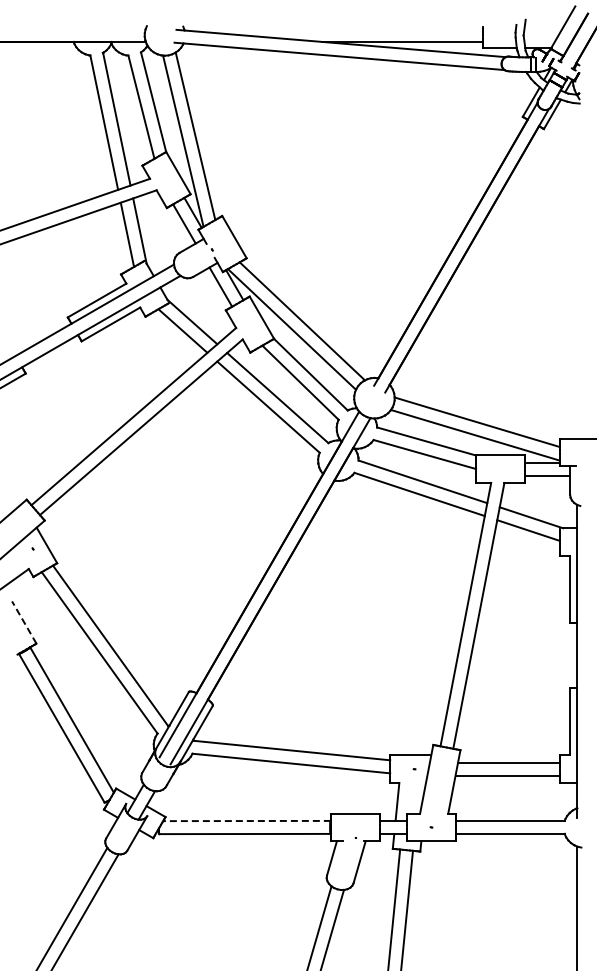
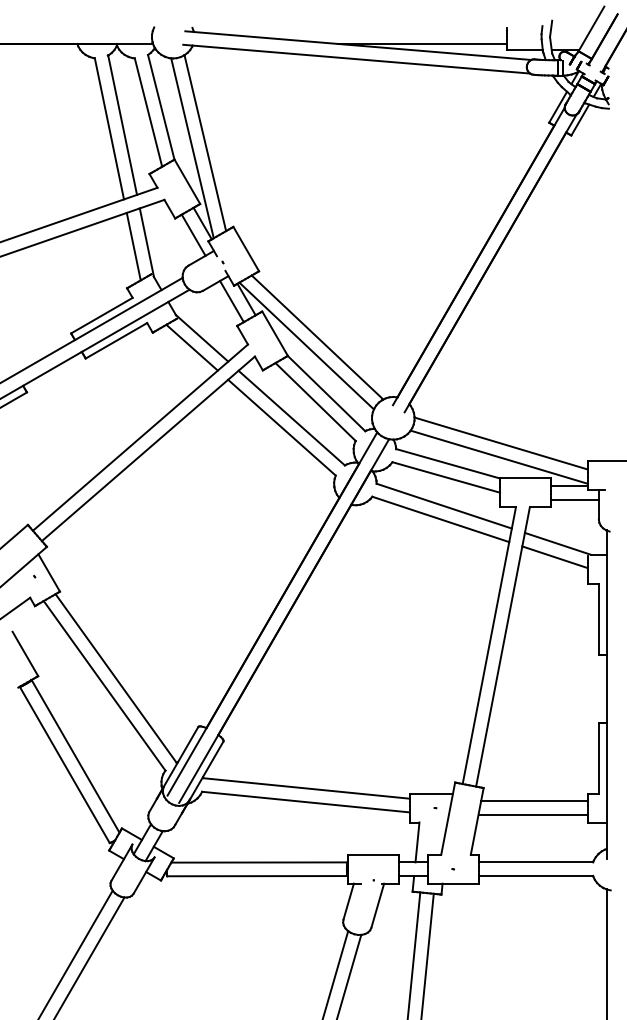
line: (24, 622) -> (25, 653), dashed -> solid
line: (247, 821) -> (259, 863), dashed -> solid

